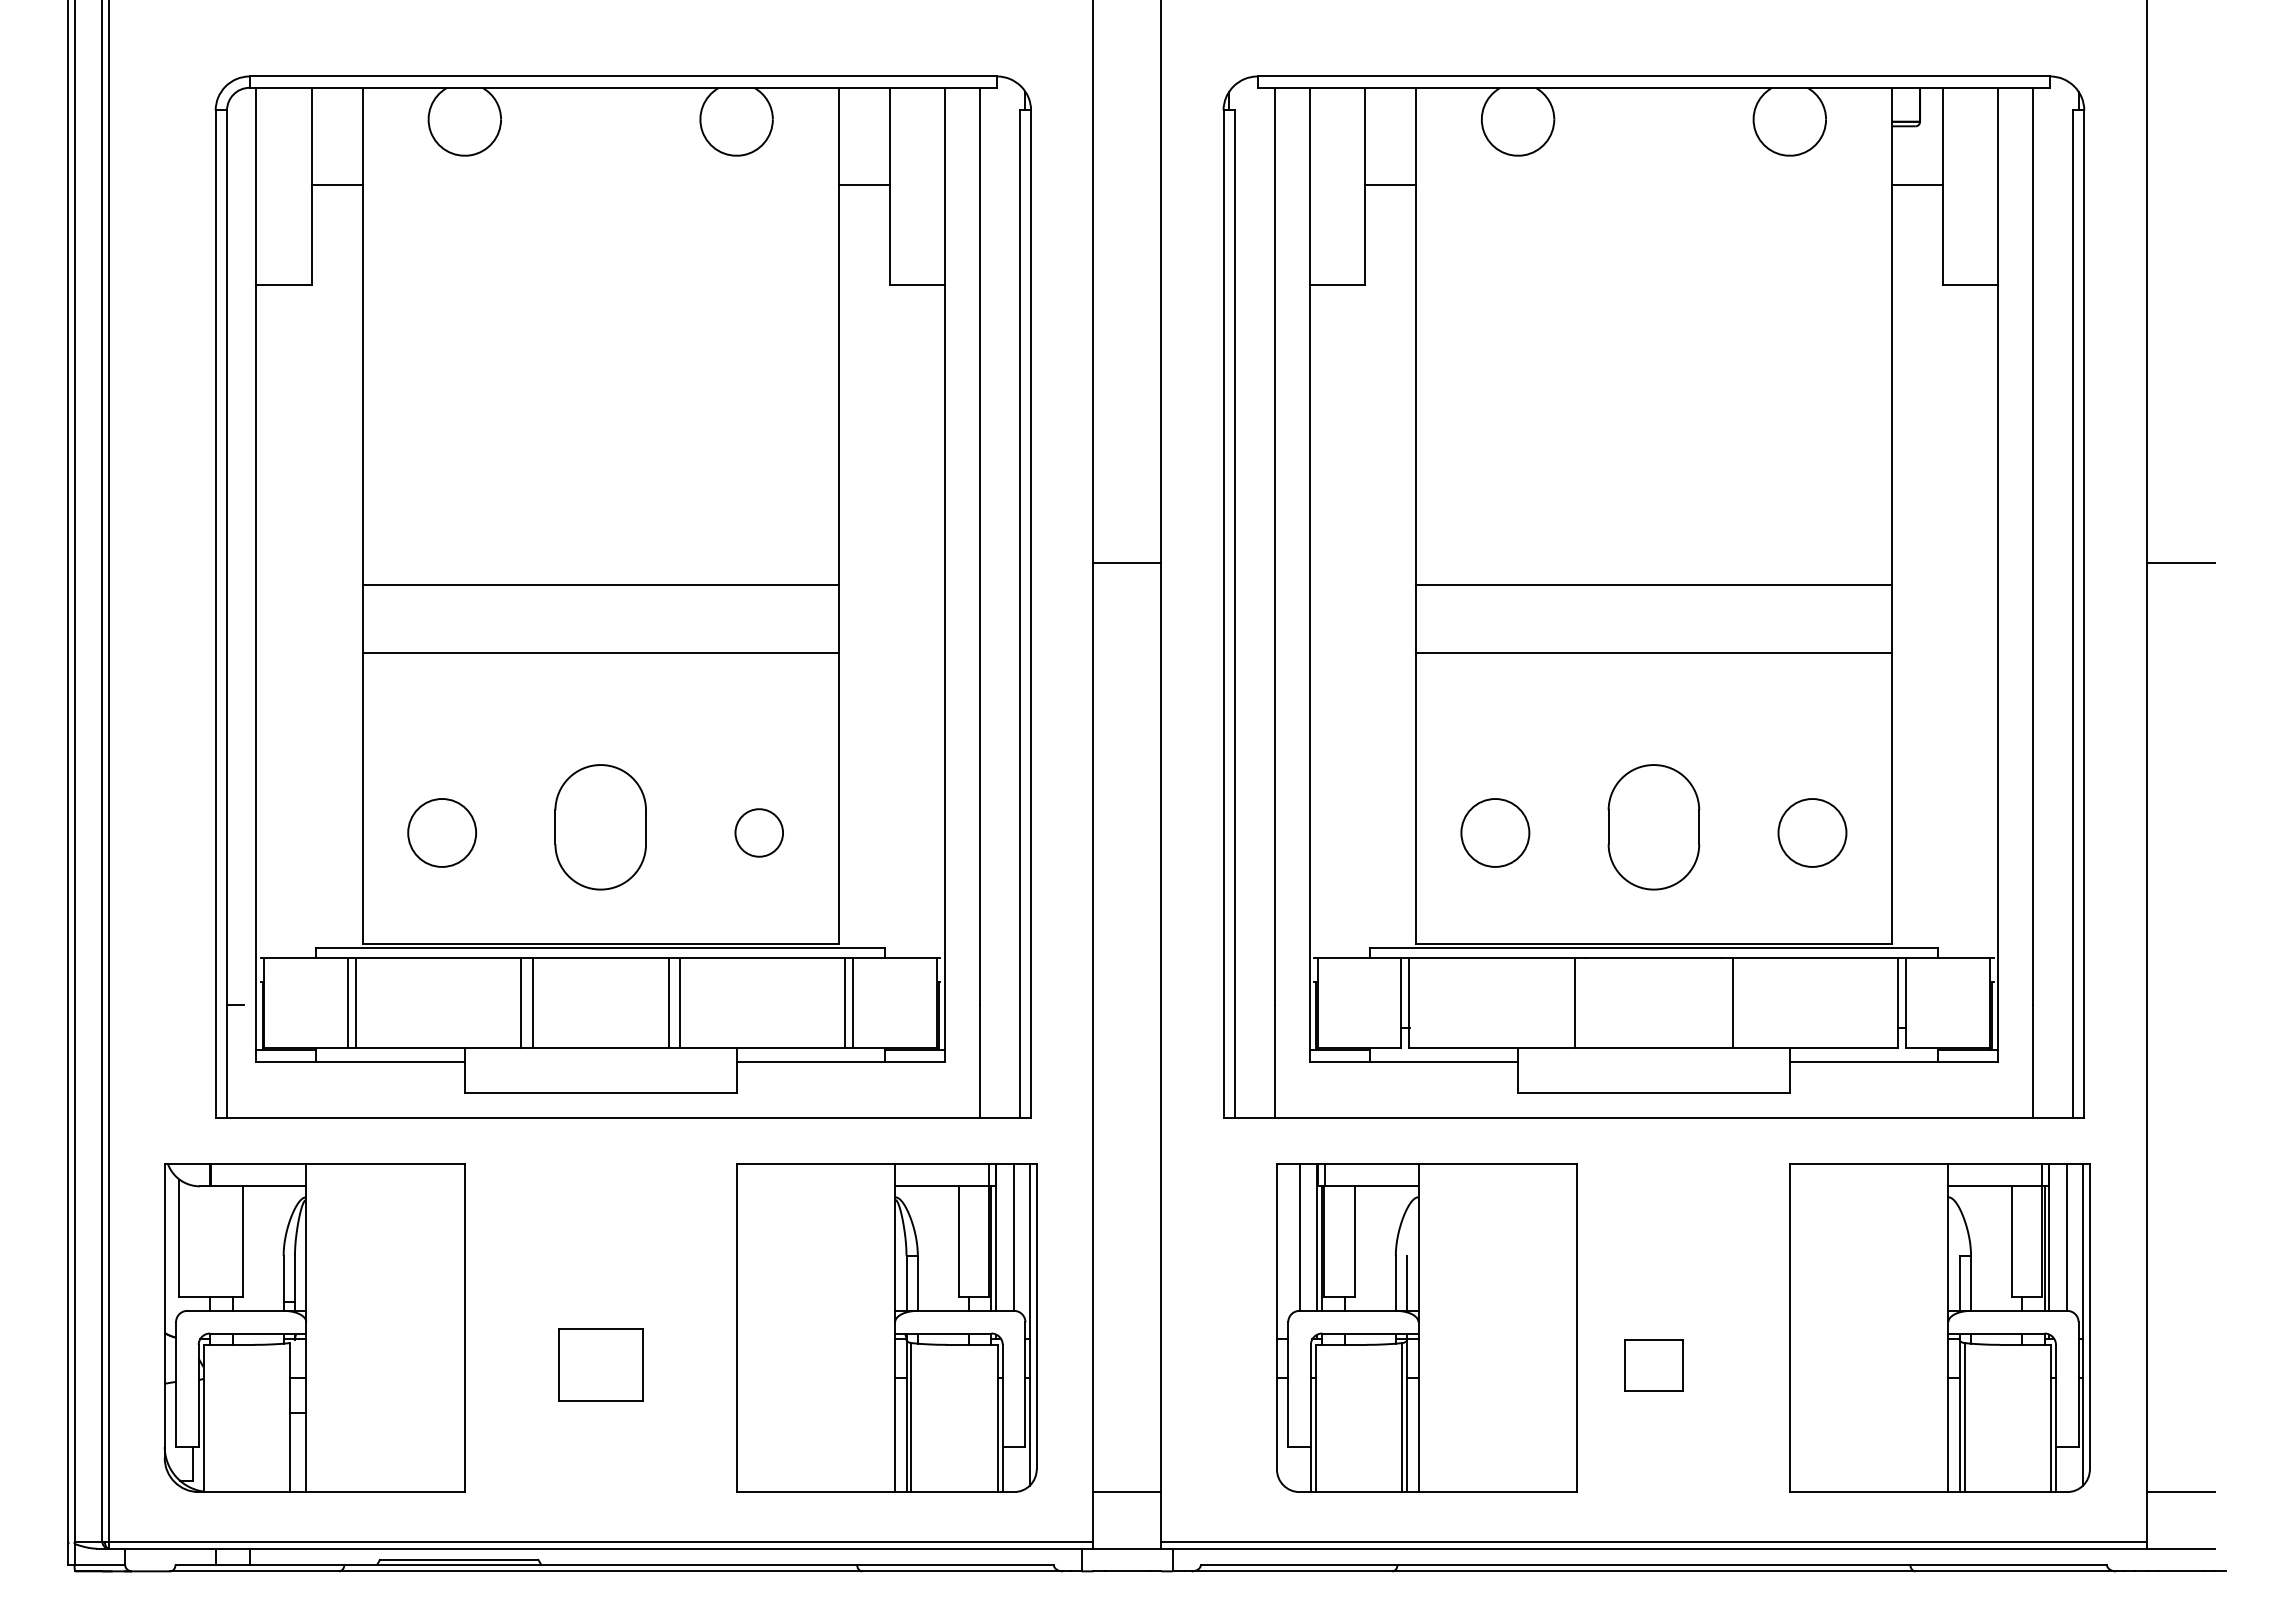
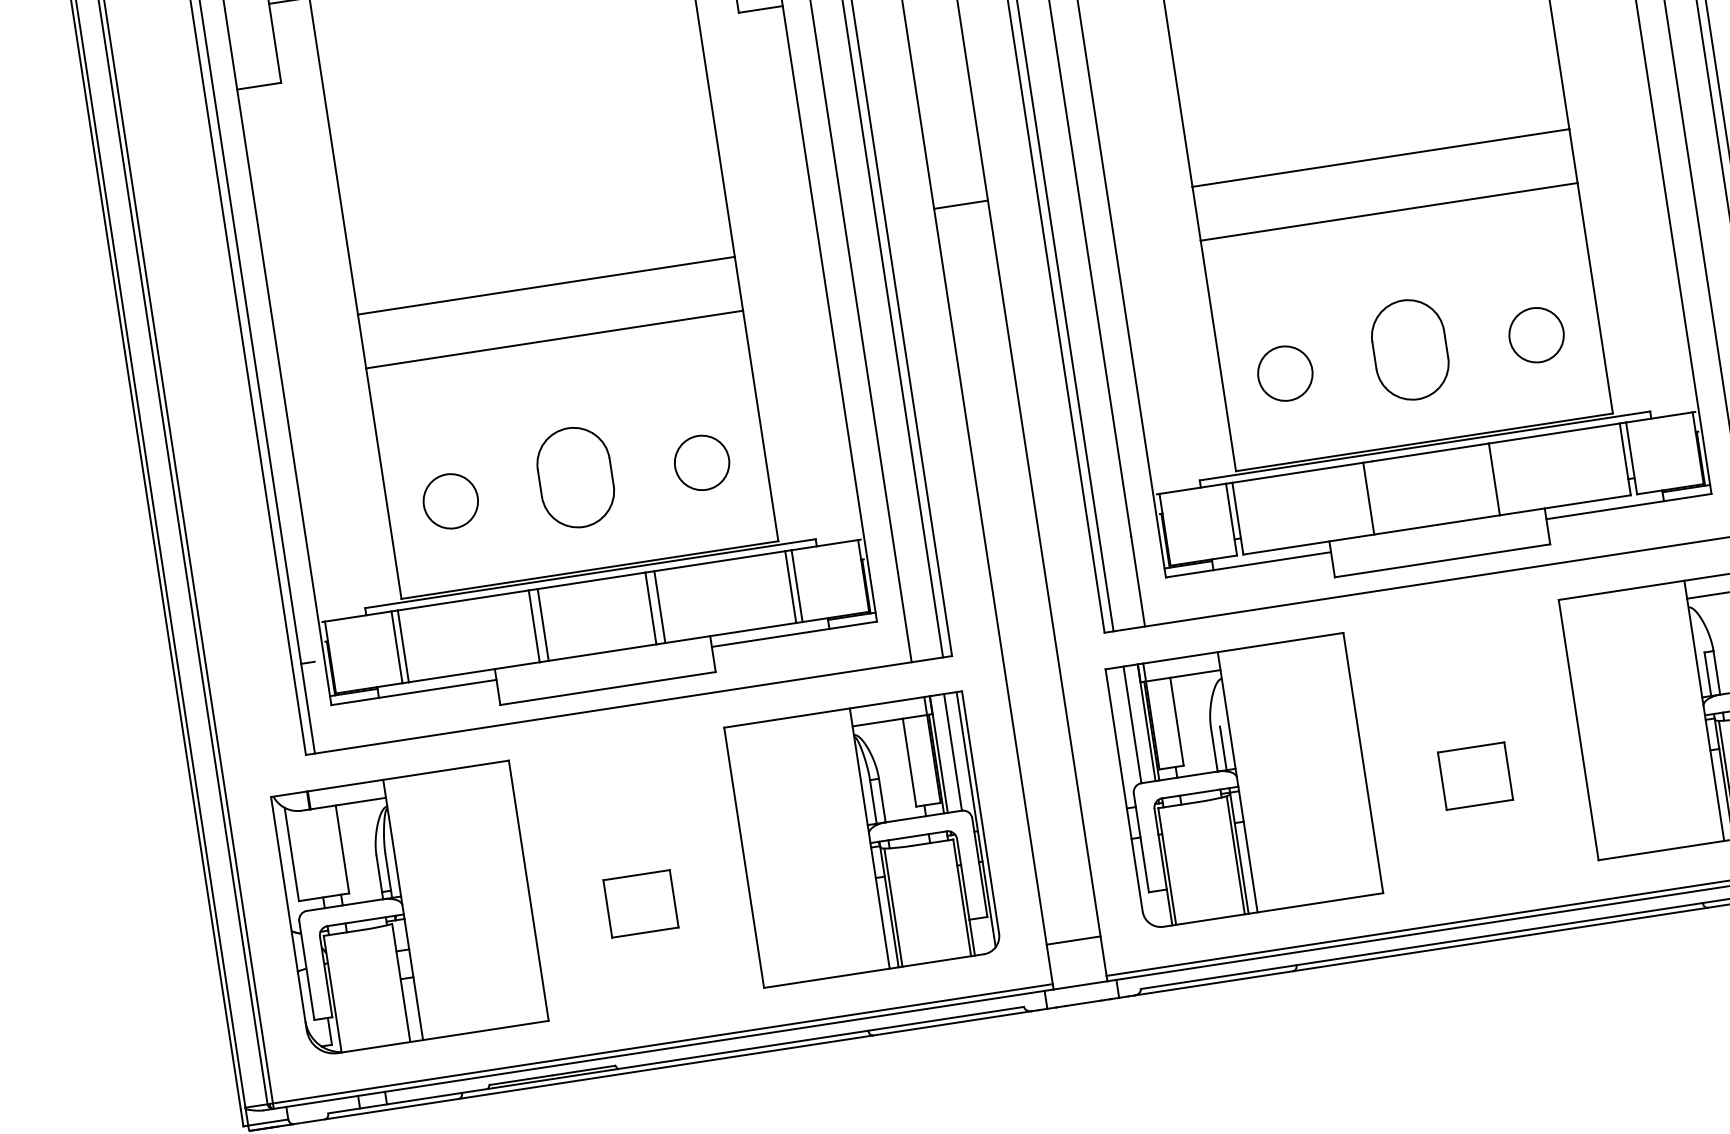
circle: (759, 832) -> (702, 462), size x1.43
part: (1426, 1327) -> (1243, 781), moved
part: (1653, 1364) -> (1475, 775), size x1.43

